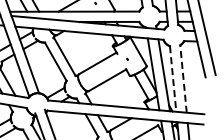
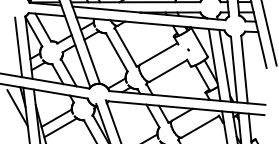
line: (173, 78) -> (234, 69), dashed -> solid
line: (183, 78) -> (244, 69), dashed -> solid

